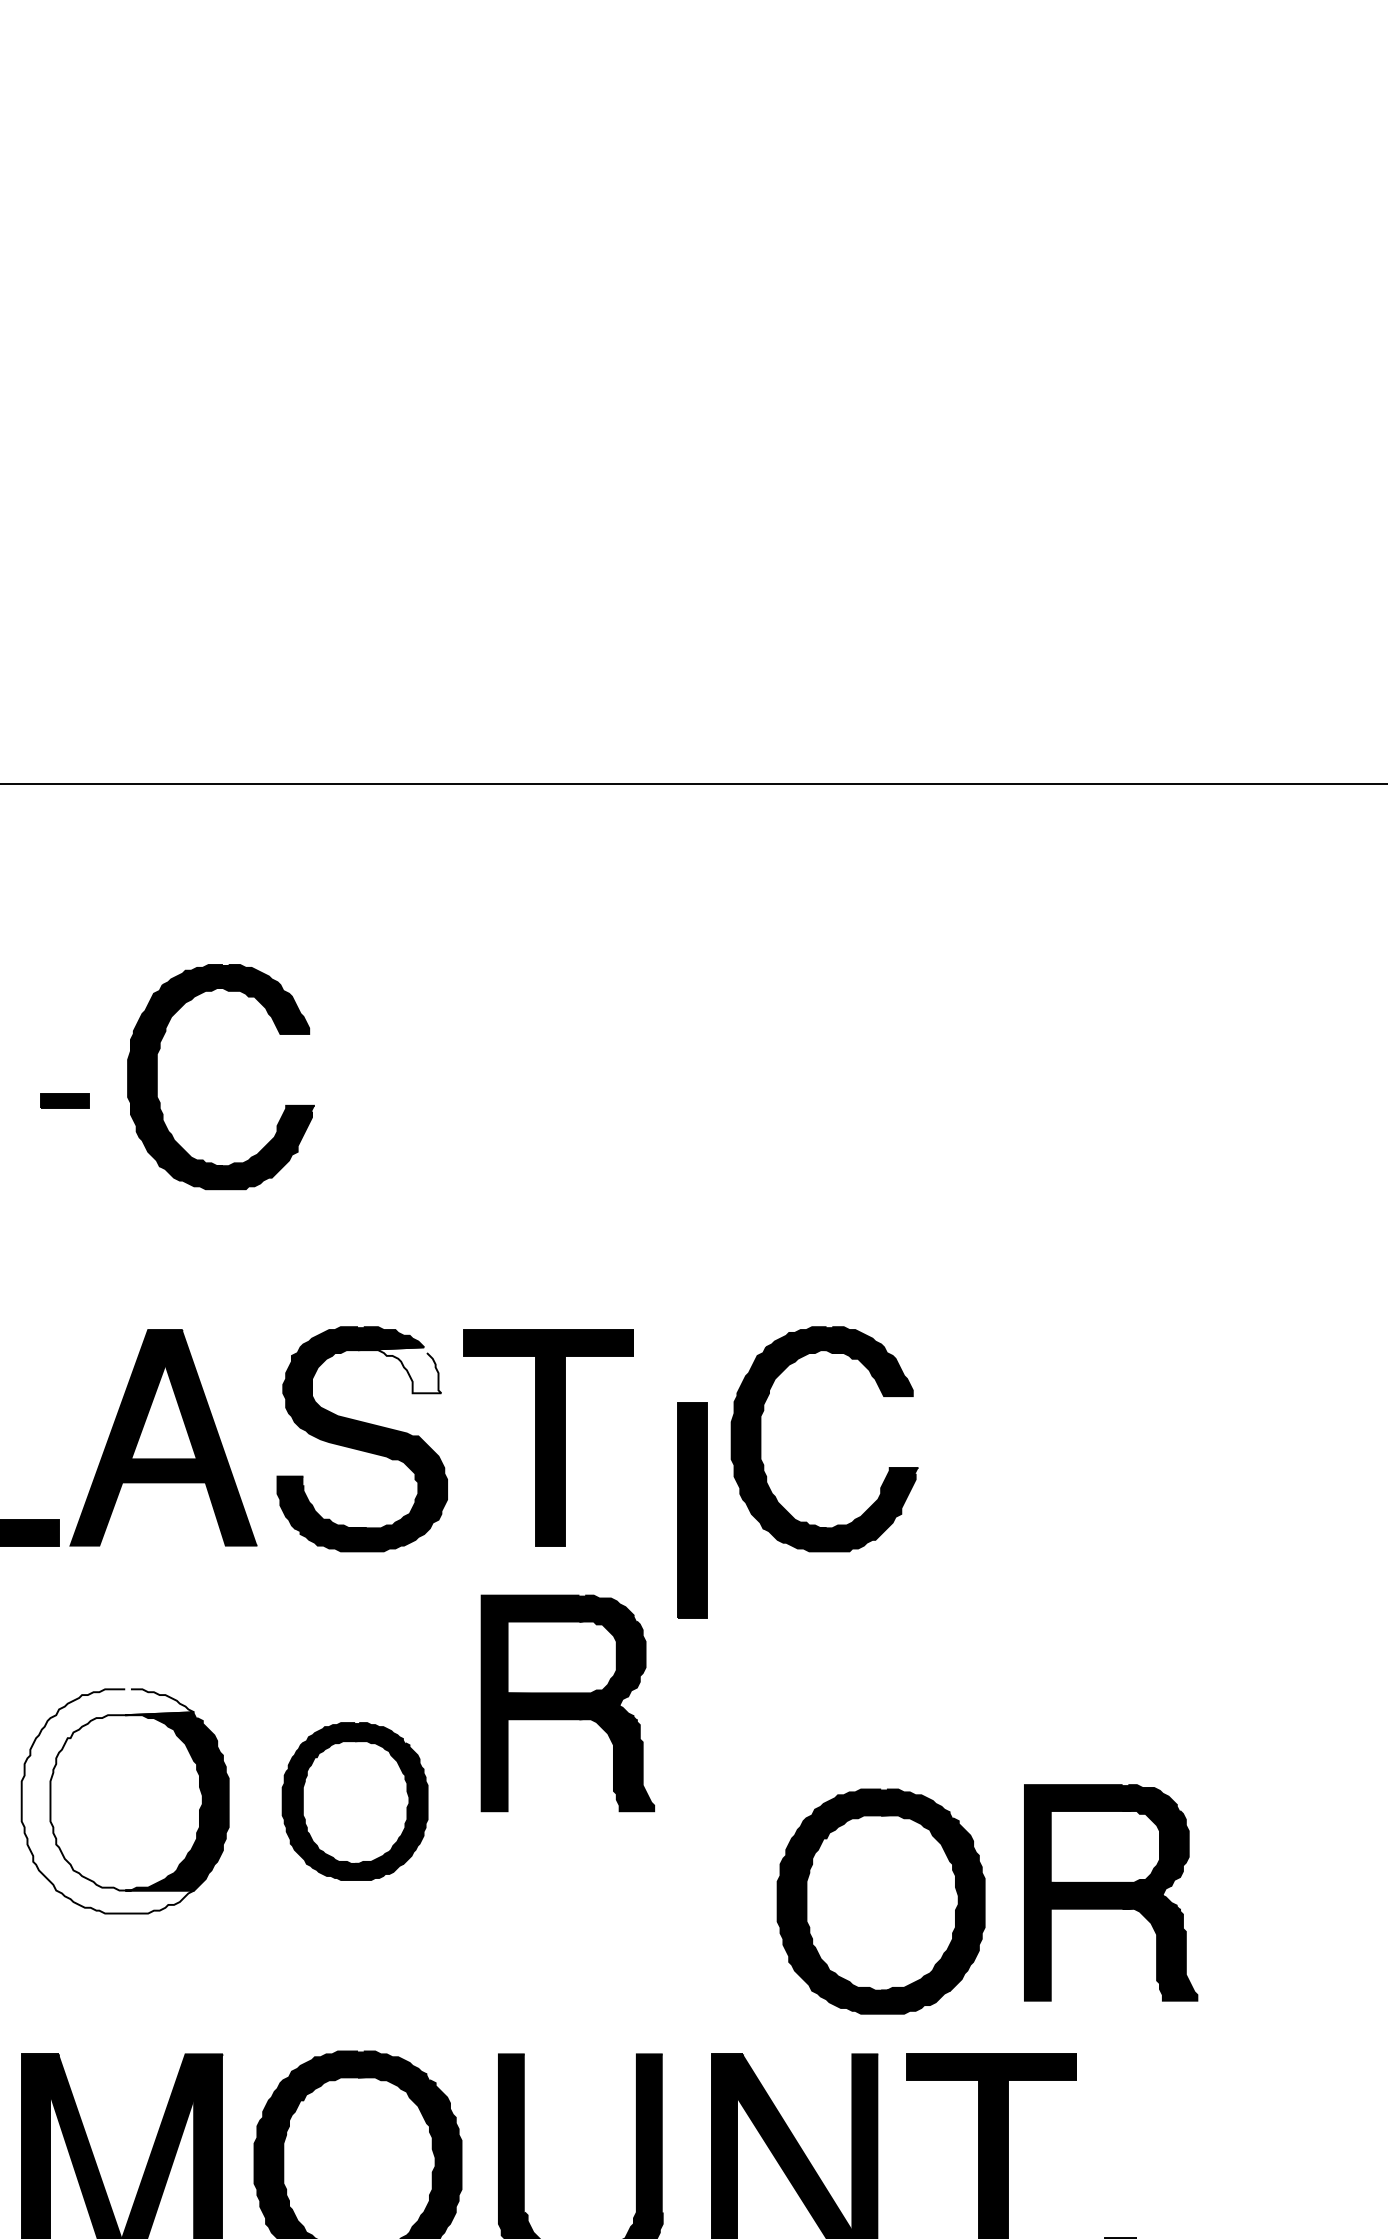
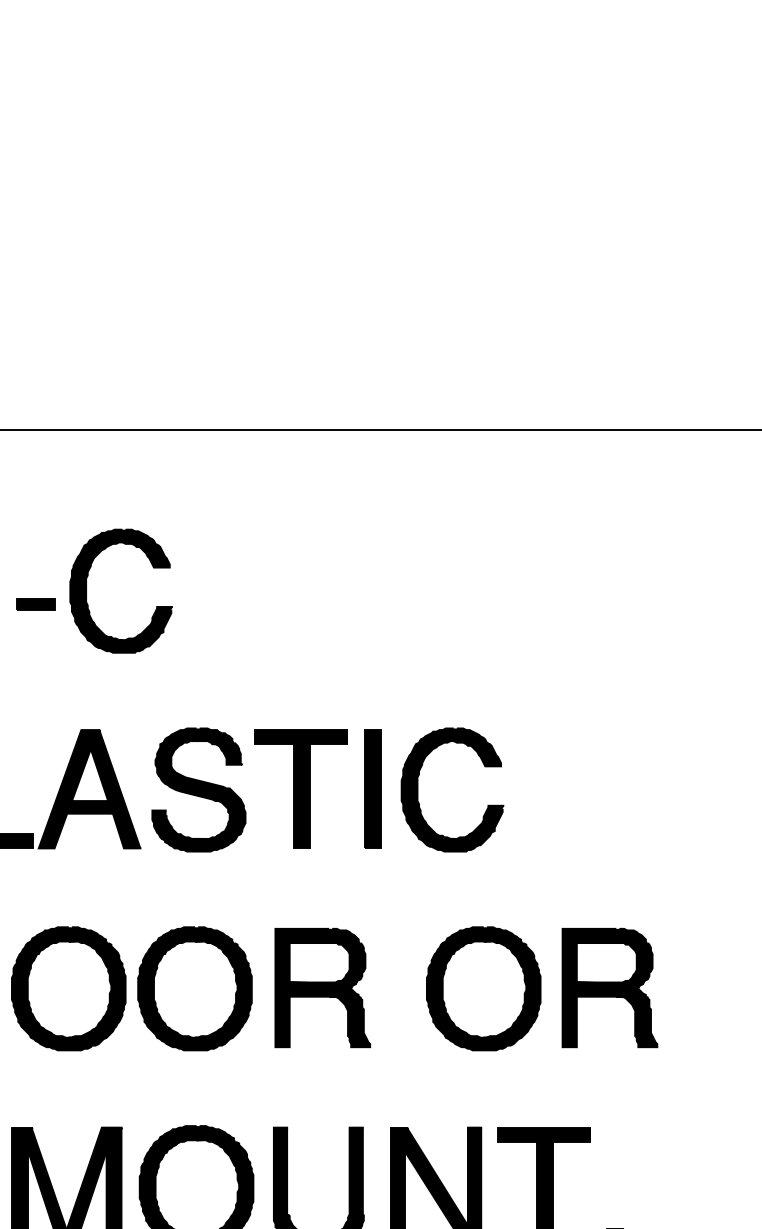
part: (64, 1101) -> (35, 604), size x1.43
fill: (399, 1369) -> (219, 751), added
part: (691, 1509) -> (372, 788), moved
part: (567, 1704) -> (322, 988), moved
fill: (106, 1800) -> (58, 988), added
part: (354, 1800) -> (194, 988), size x1.43
part: (1110, 1893) -> (609, 988), moved
part: (880, 1901) -> (483, 988), moved

